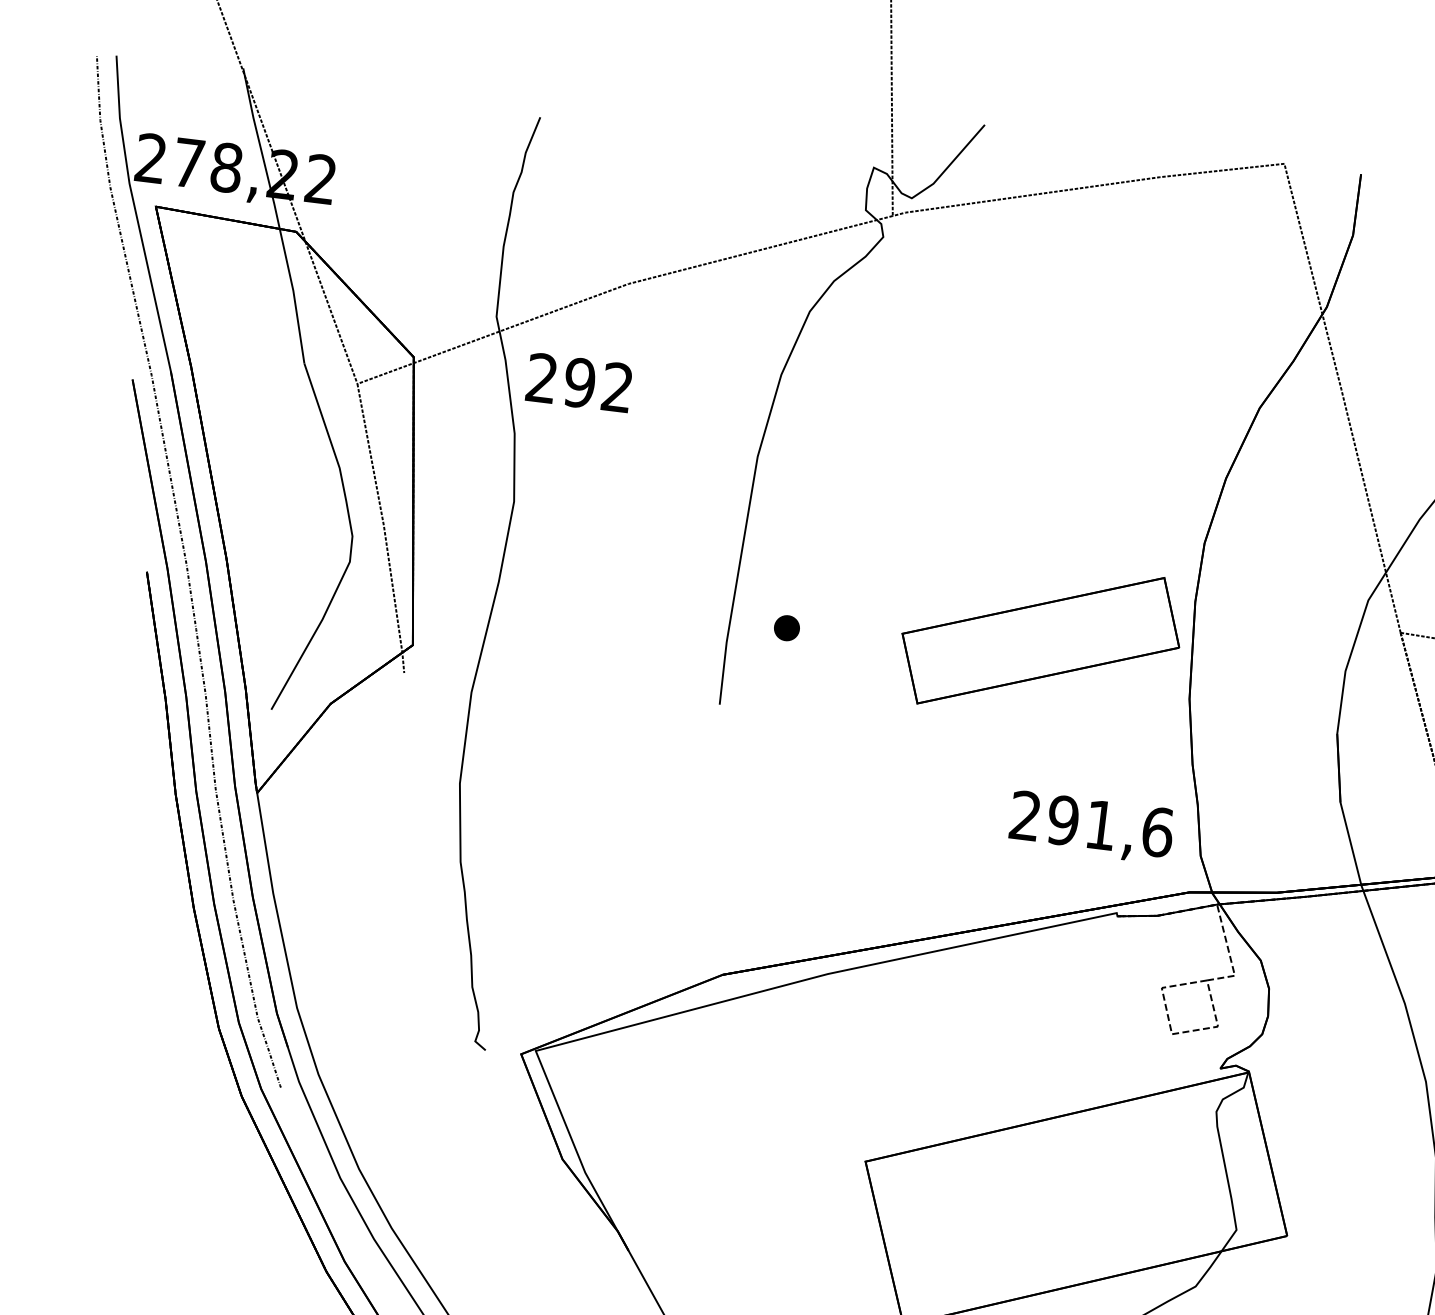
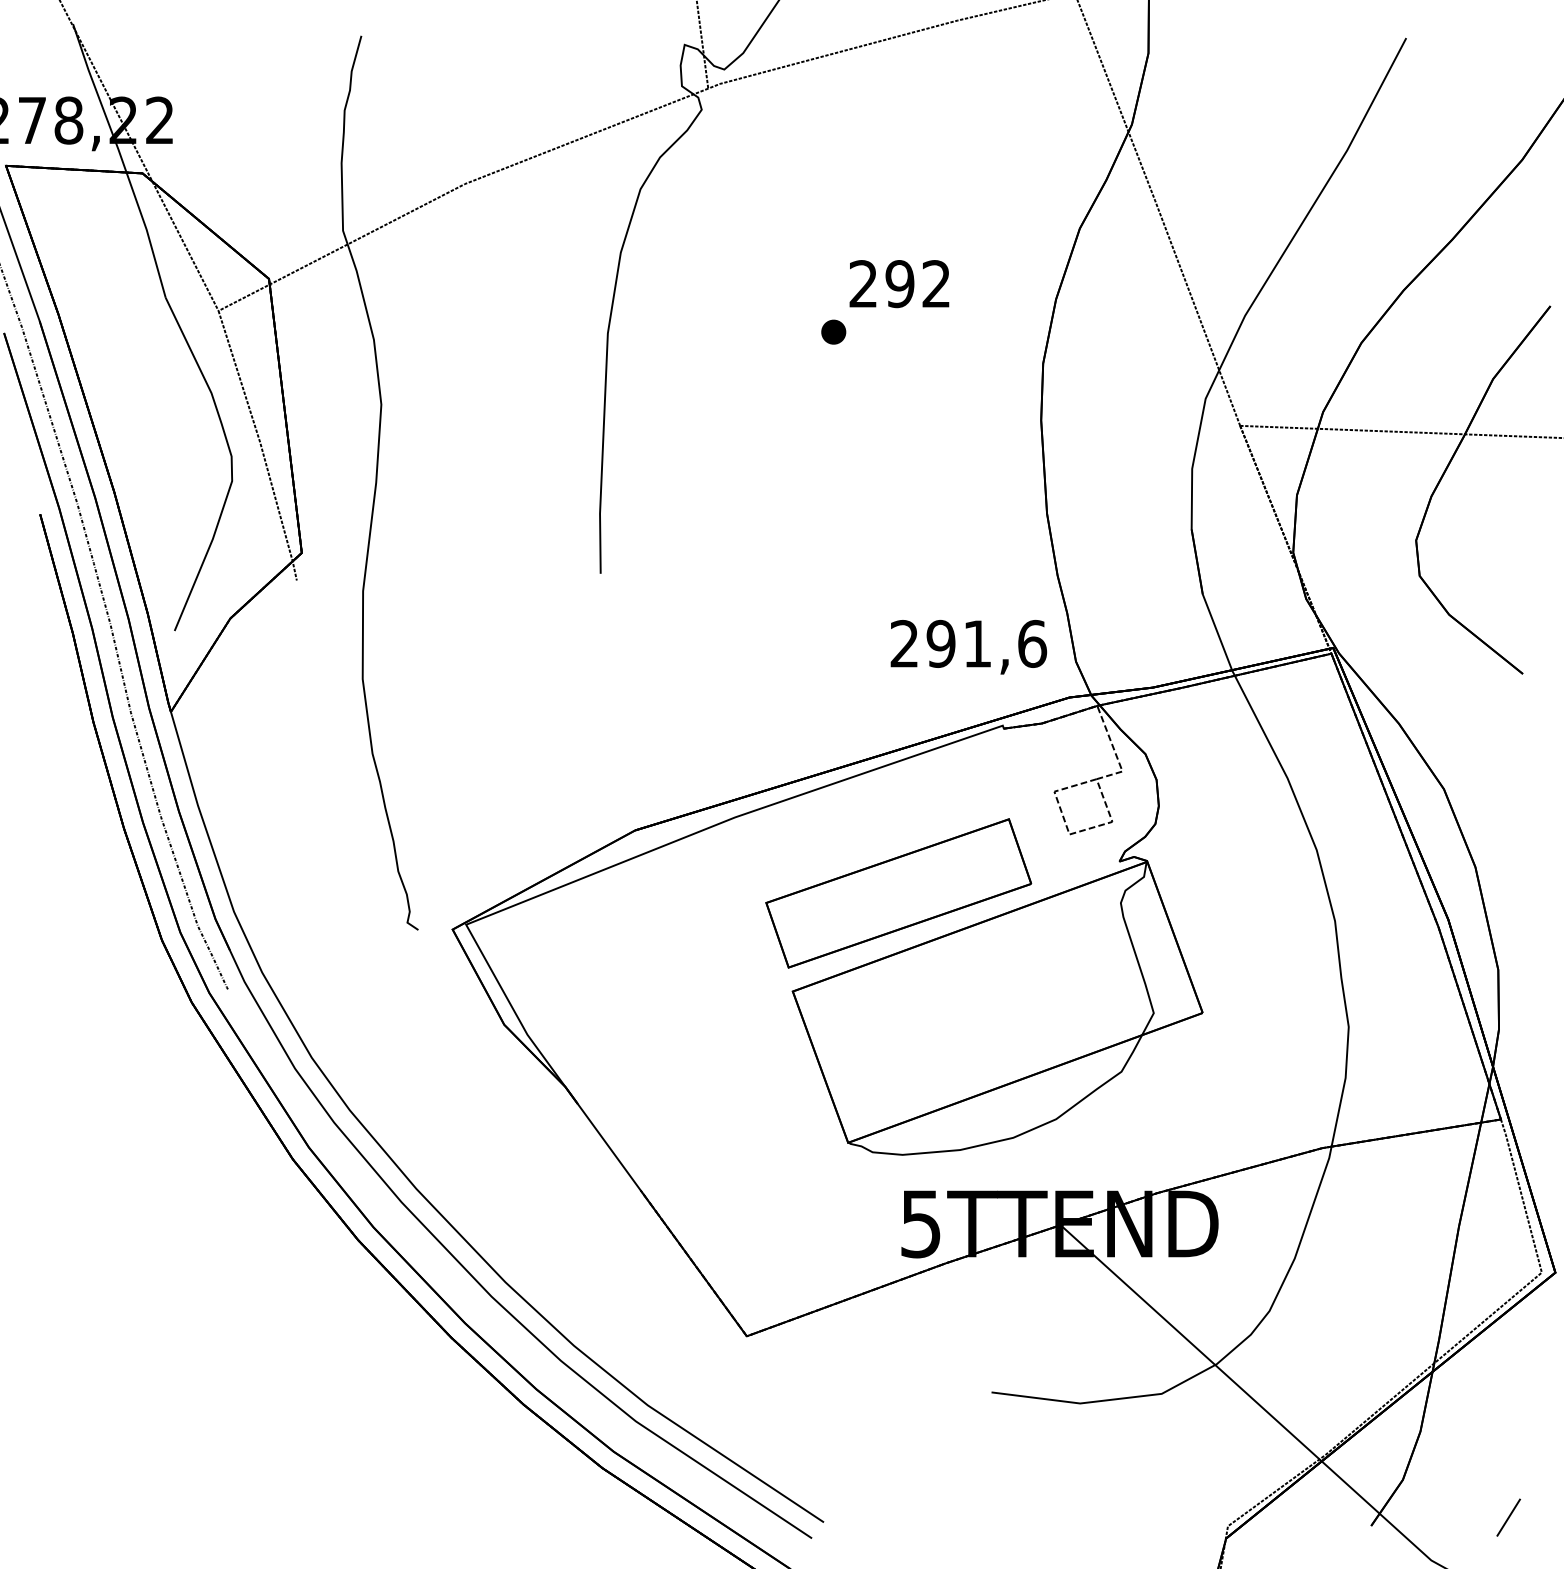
text: (579, 383) -> (899, 284), moved
part: (786, 627) -> (833, 331), moved
part: (1040, 640) -> (898, 893), moved

